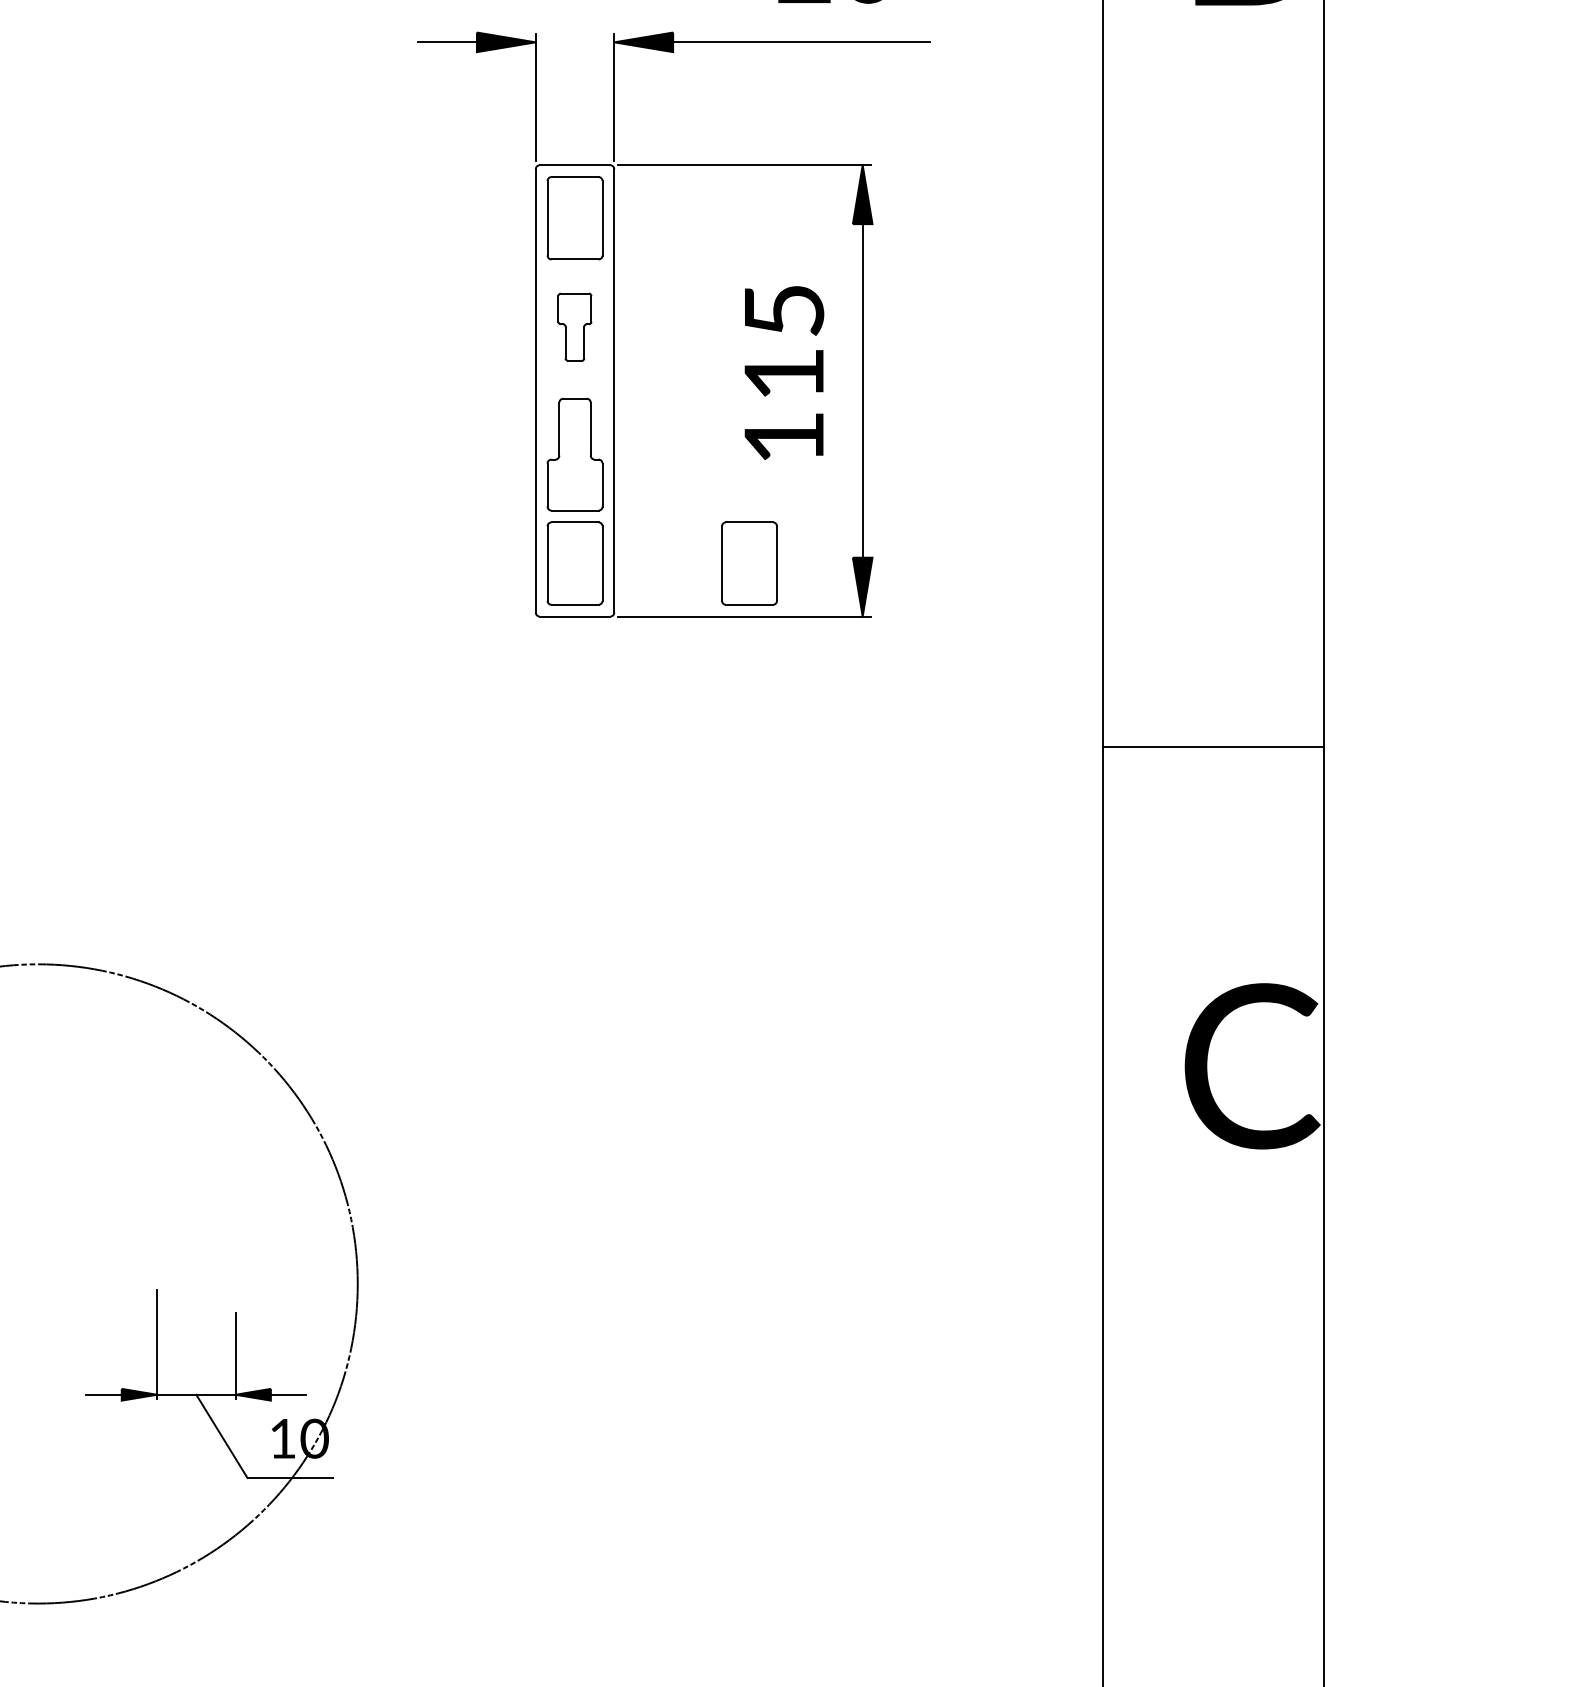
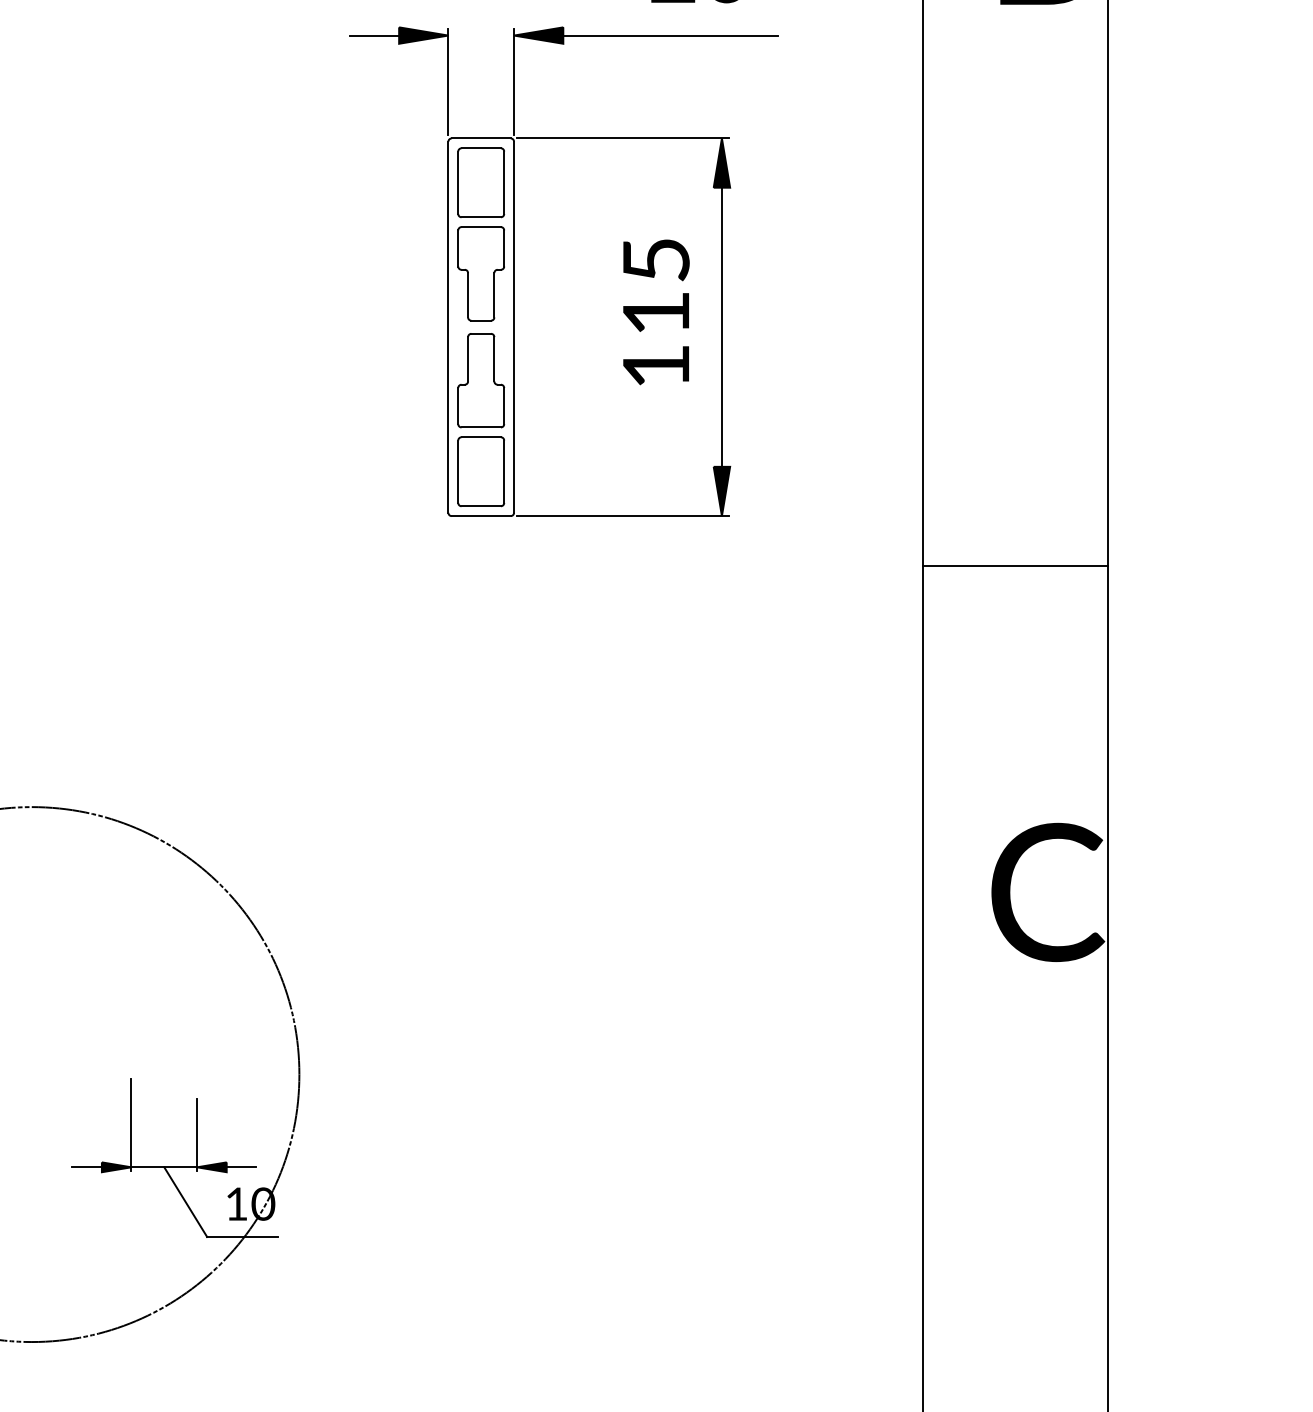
part: (574, 326) -> (480, 273), size x1.67
part: (749, 563) -> (627, 471), removed
line: (1213, 747) -> (1015, 566), moved

